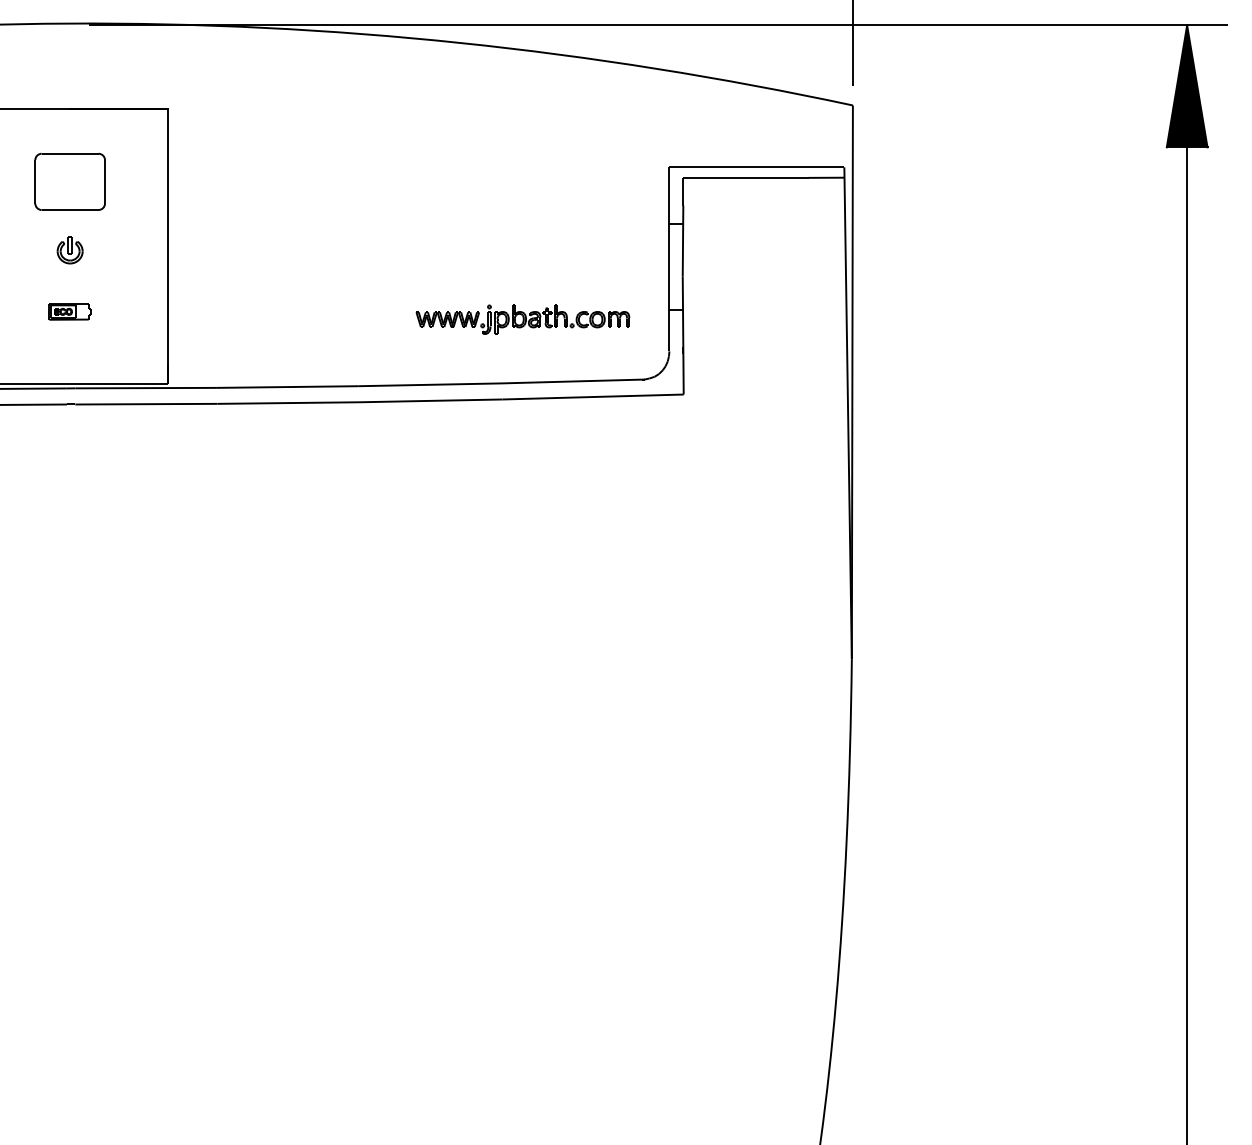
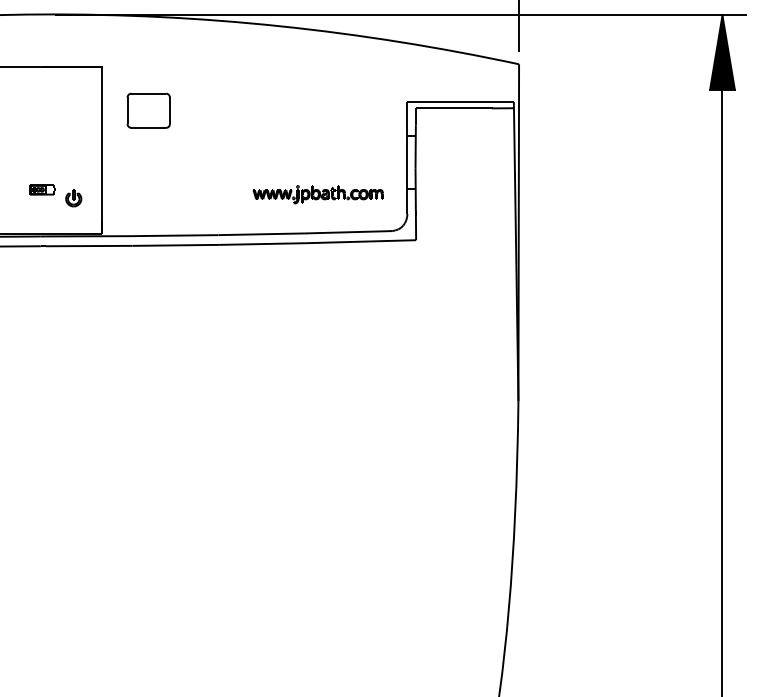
part: (69, 181) -> (148, 110), moved
part: (69, 250) -> (73, 198), moved

